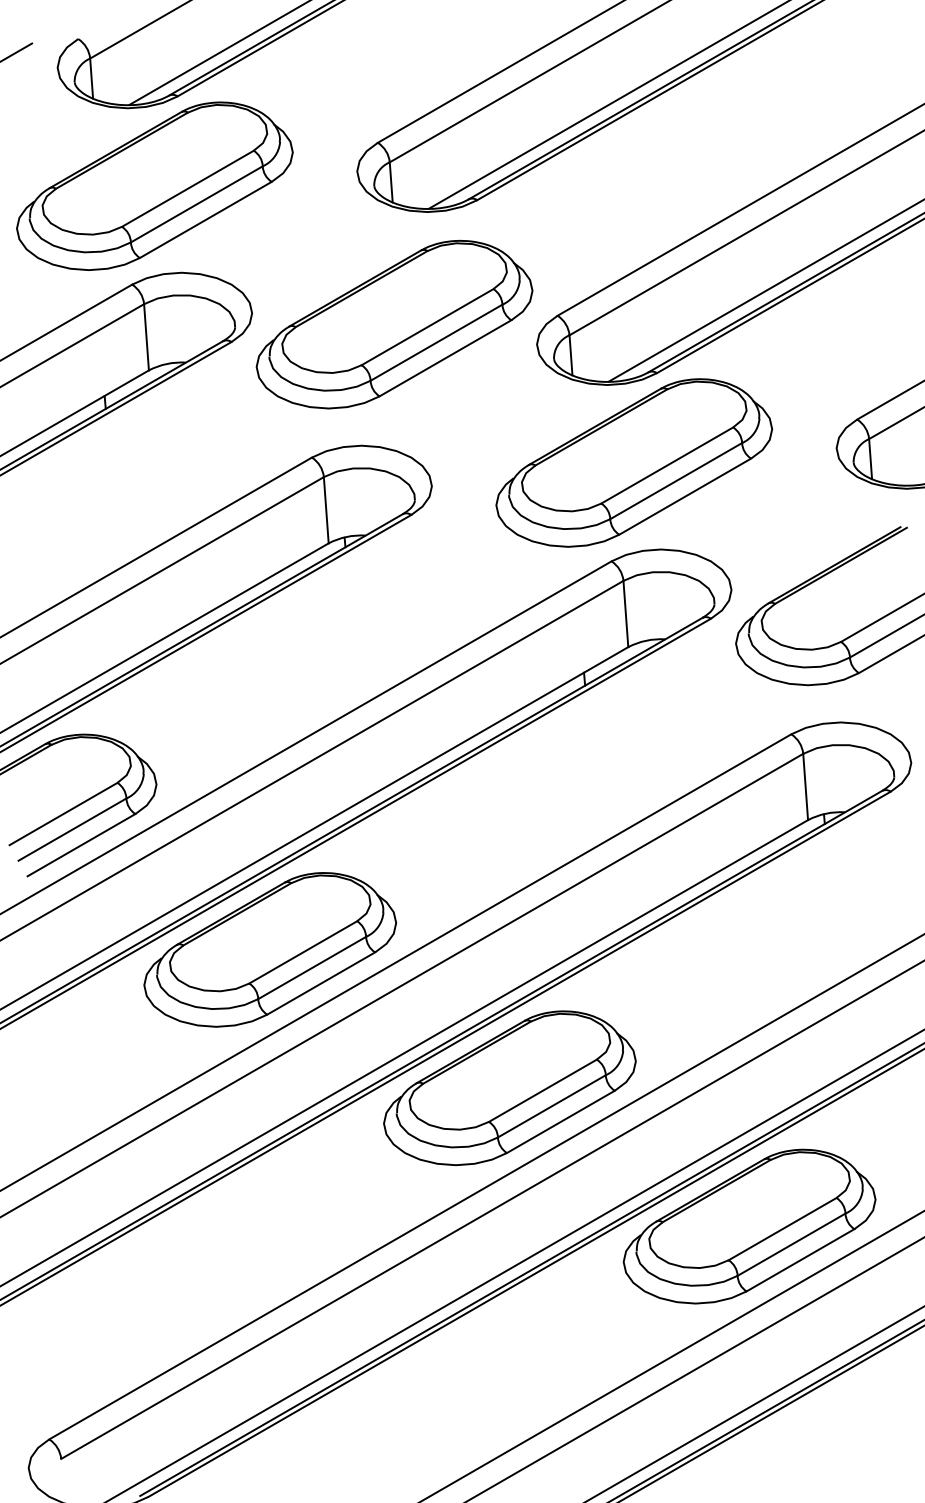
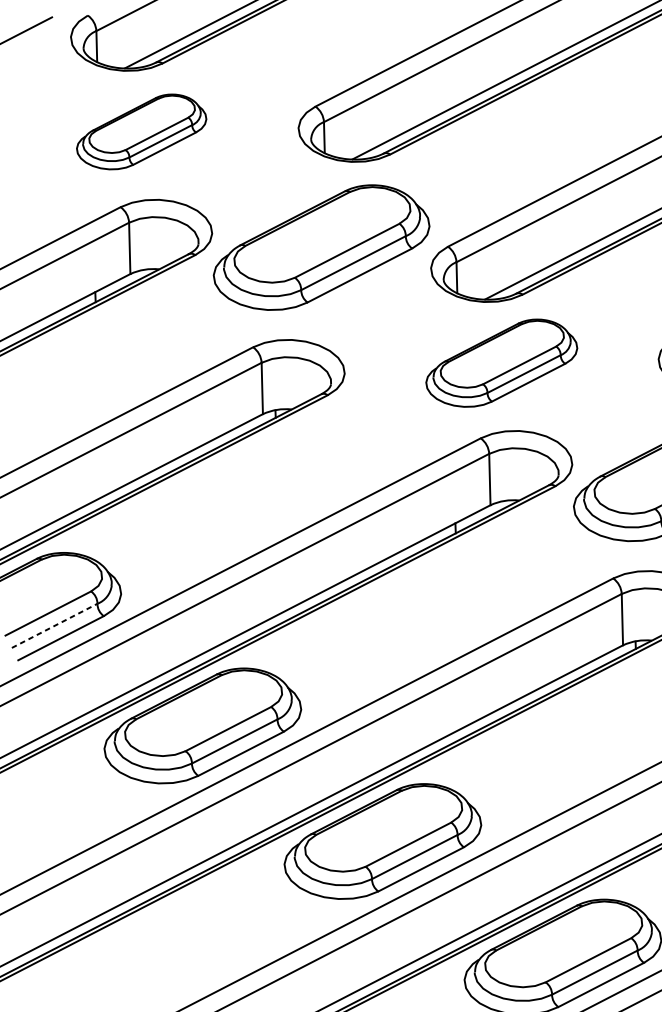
part: (154, 185) -> (141, 131), size x0.6
part: (634, 462) -> (502, 362), size x0.7
line: (72, 829) -> (54, 625), solid -> dashed

